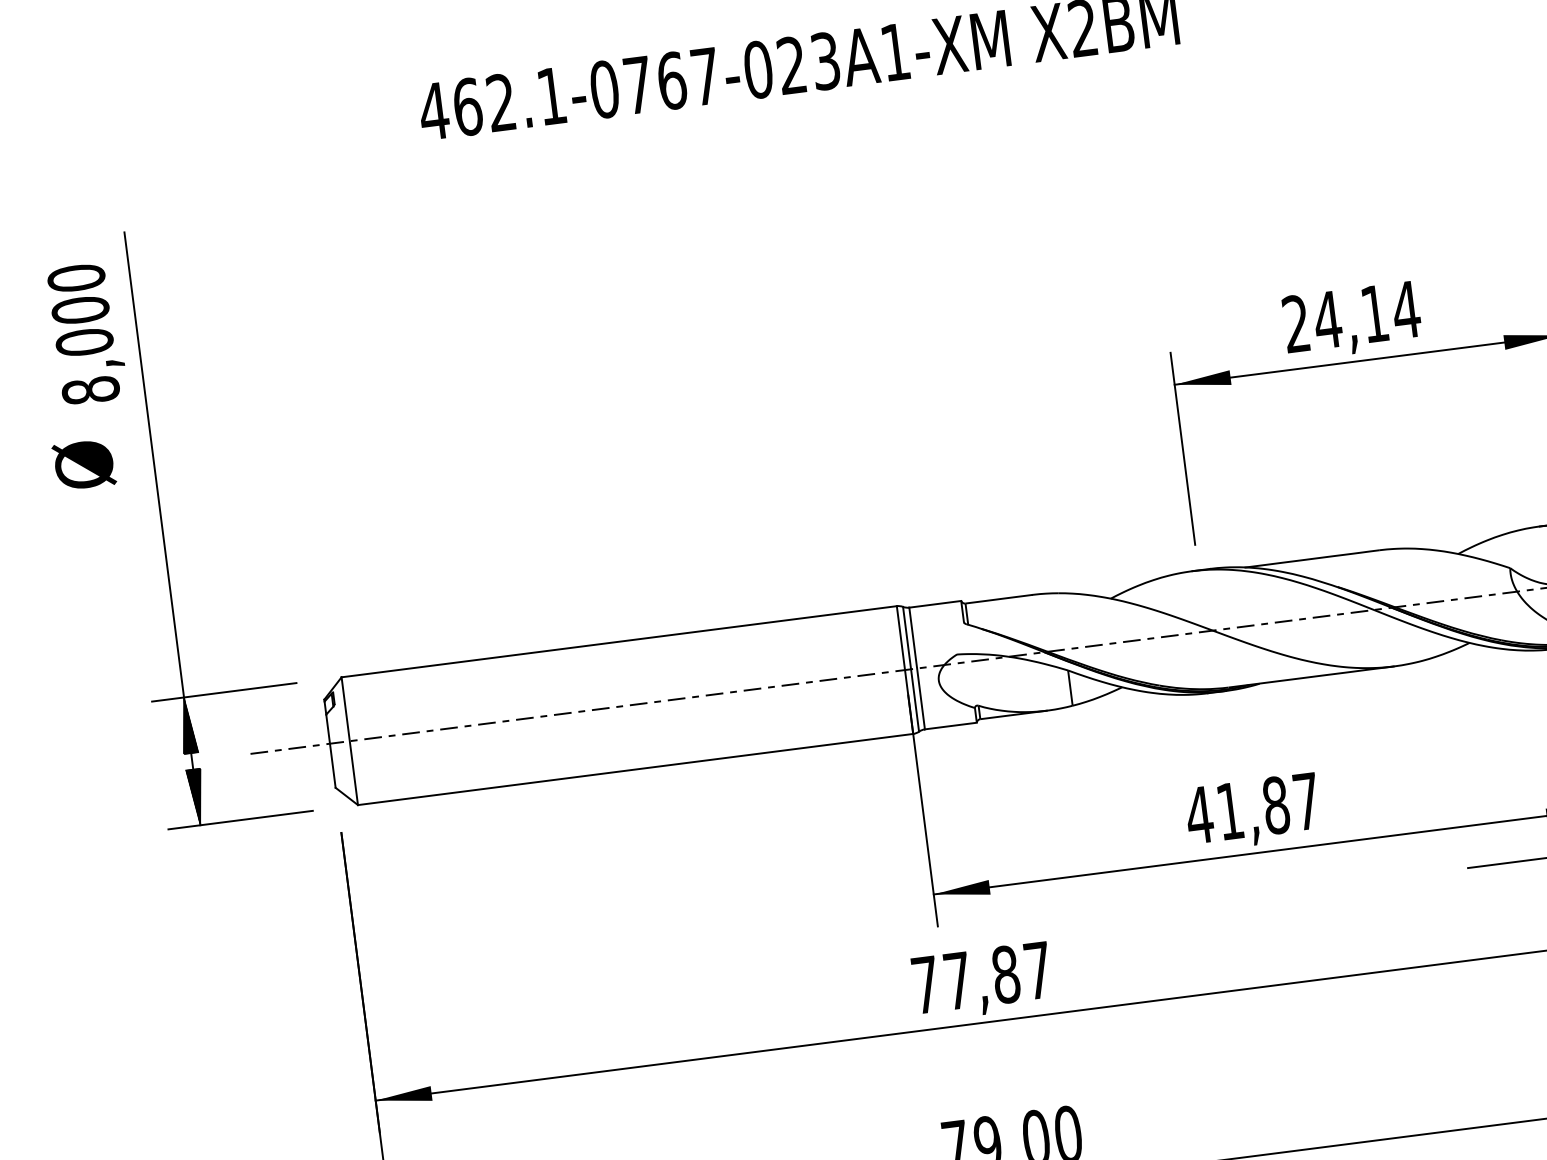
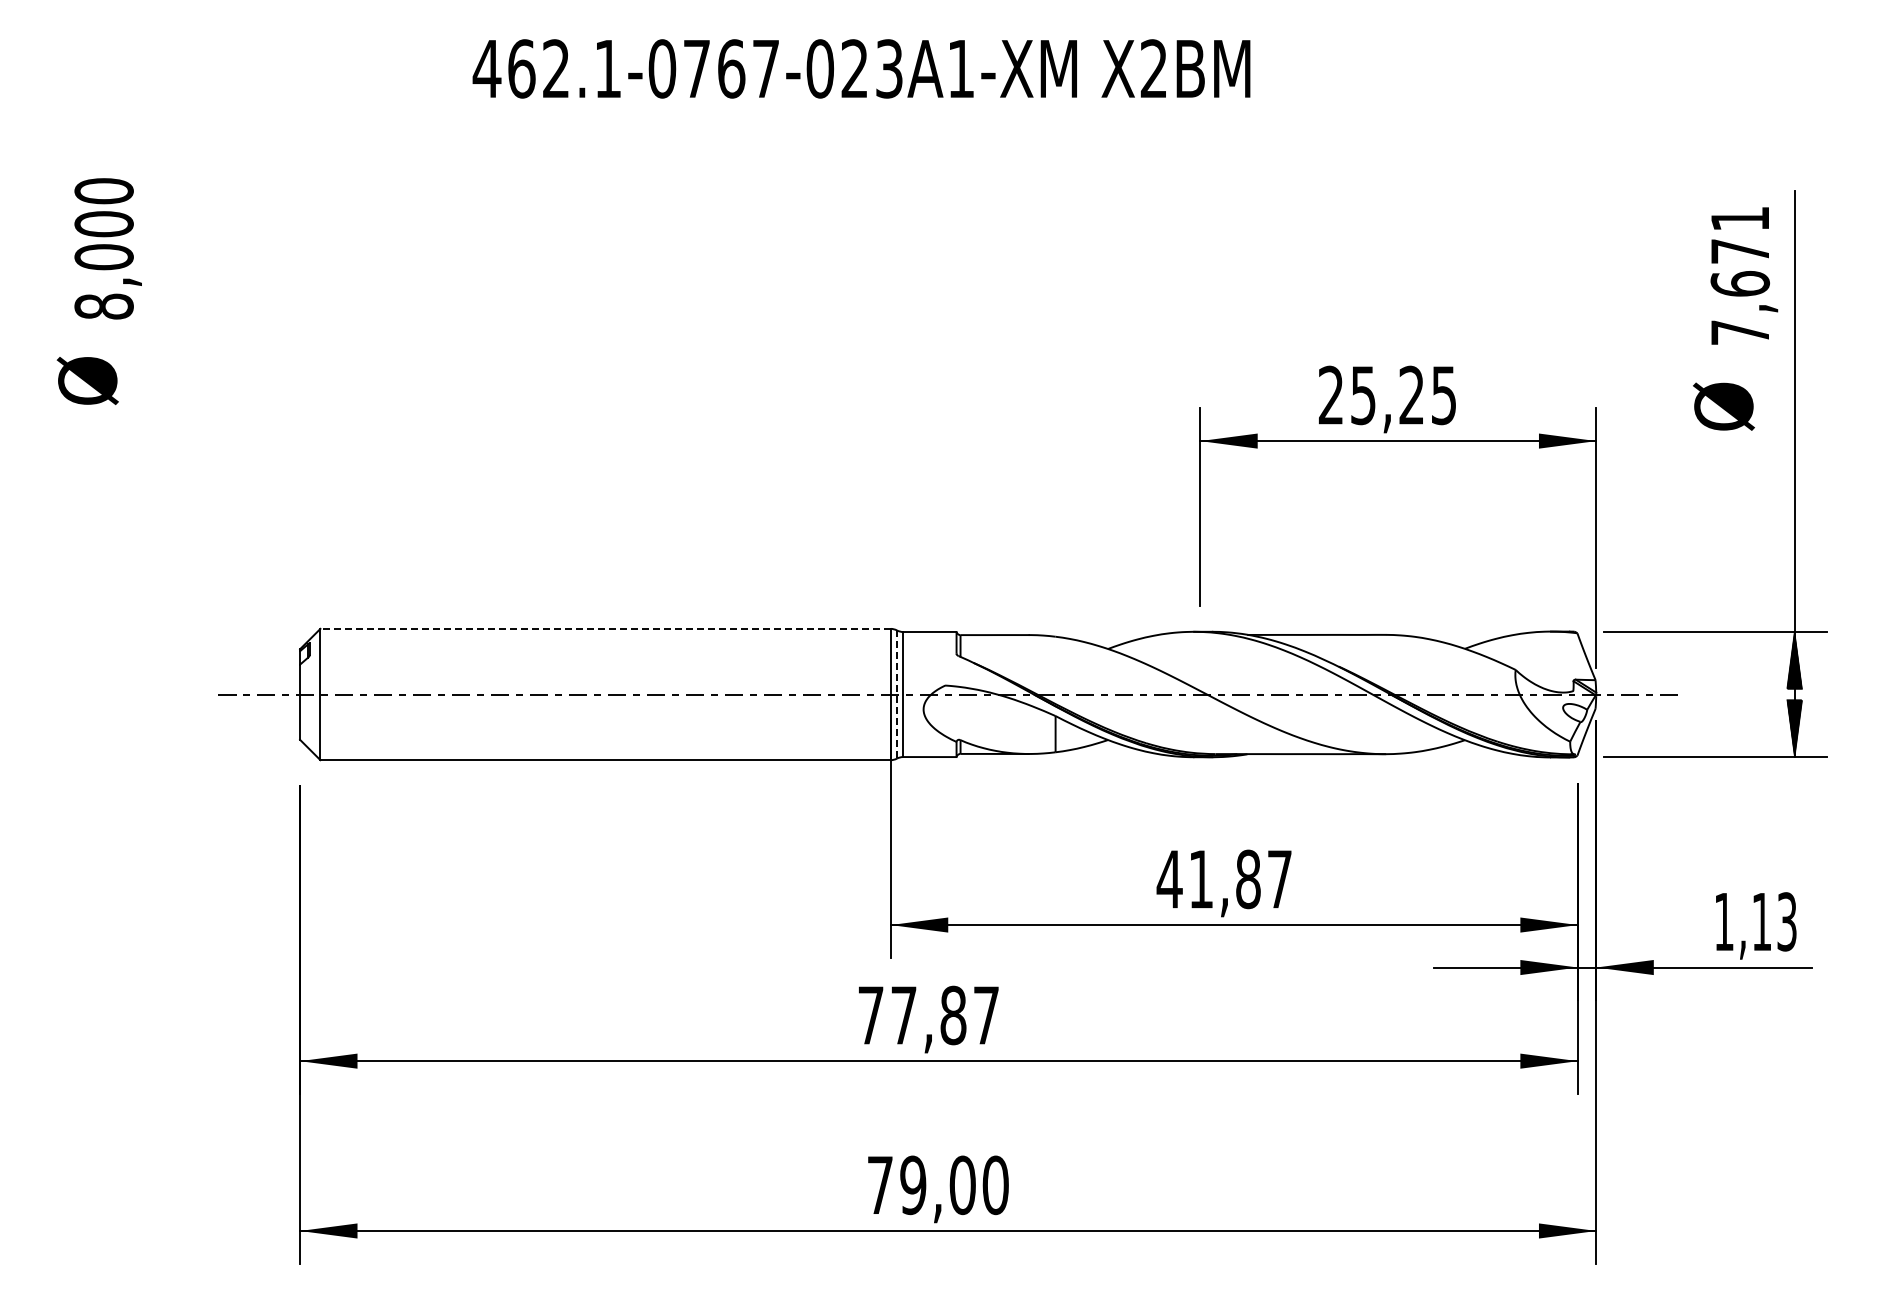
text: (1366, 315) -> (1403, 395), 24,14 -> 25,25
part: (163, 528) -> (159, 455), removed
line: (619, 641) -> (605, 628), solid -> dashed
line: (911, 670) -> (897, 695), solid -> dashed

